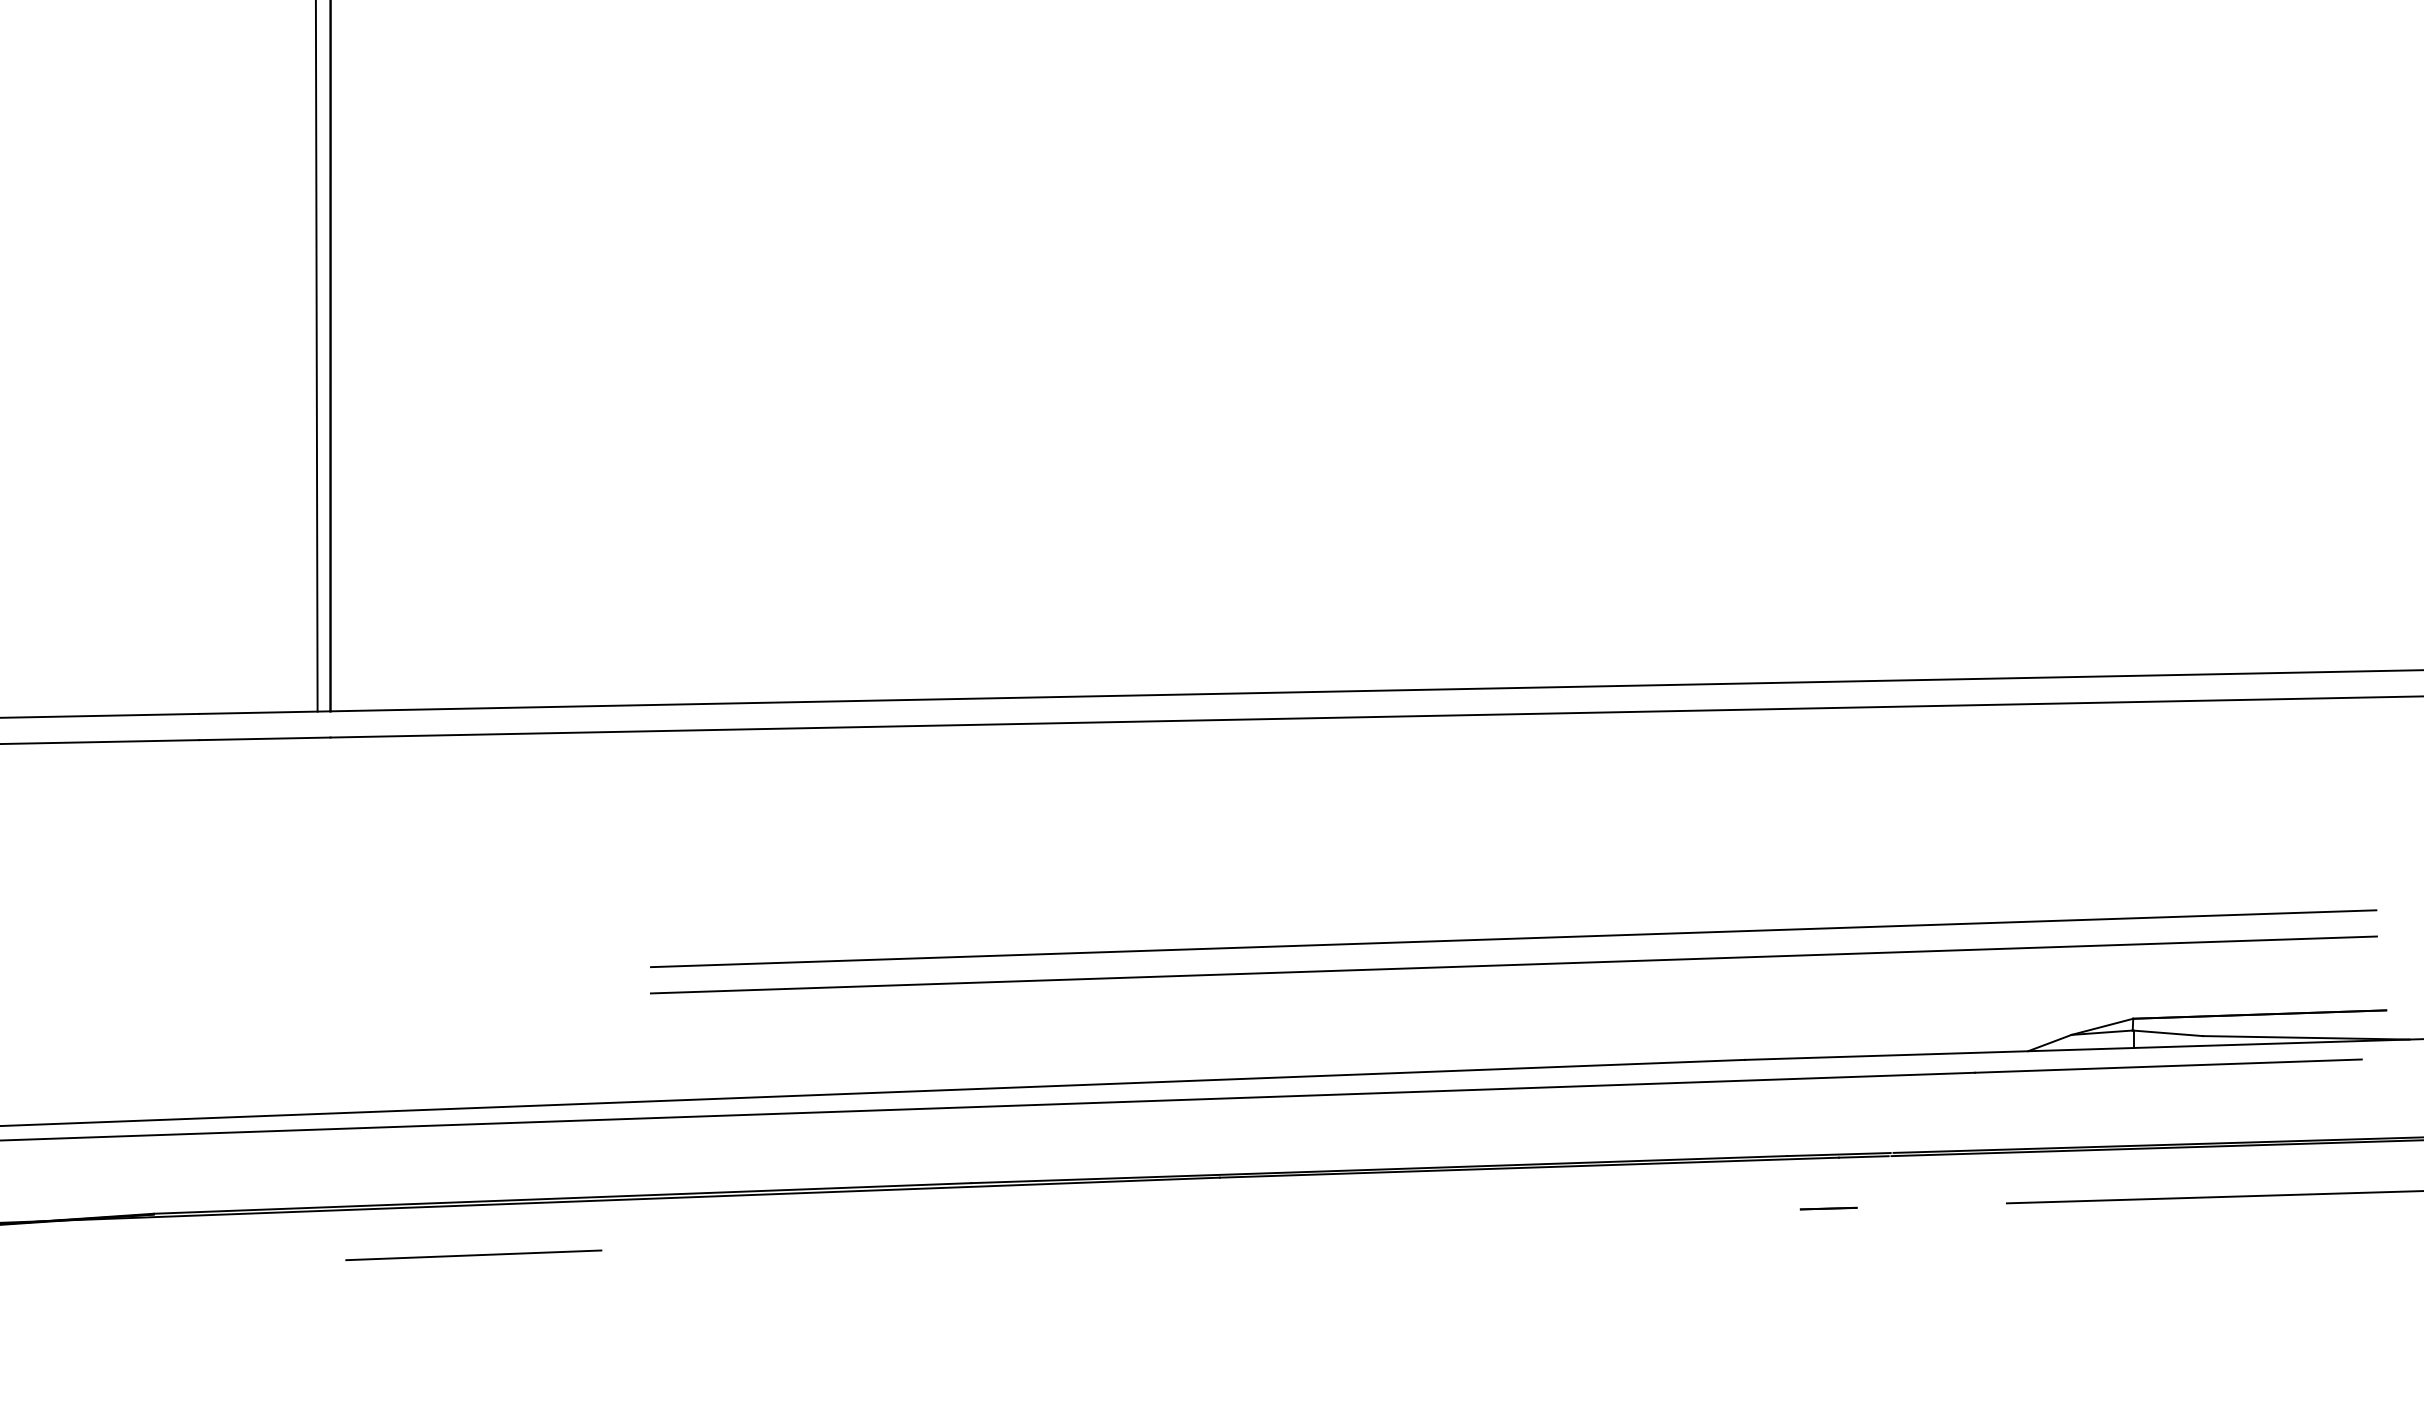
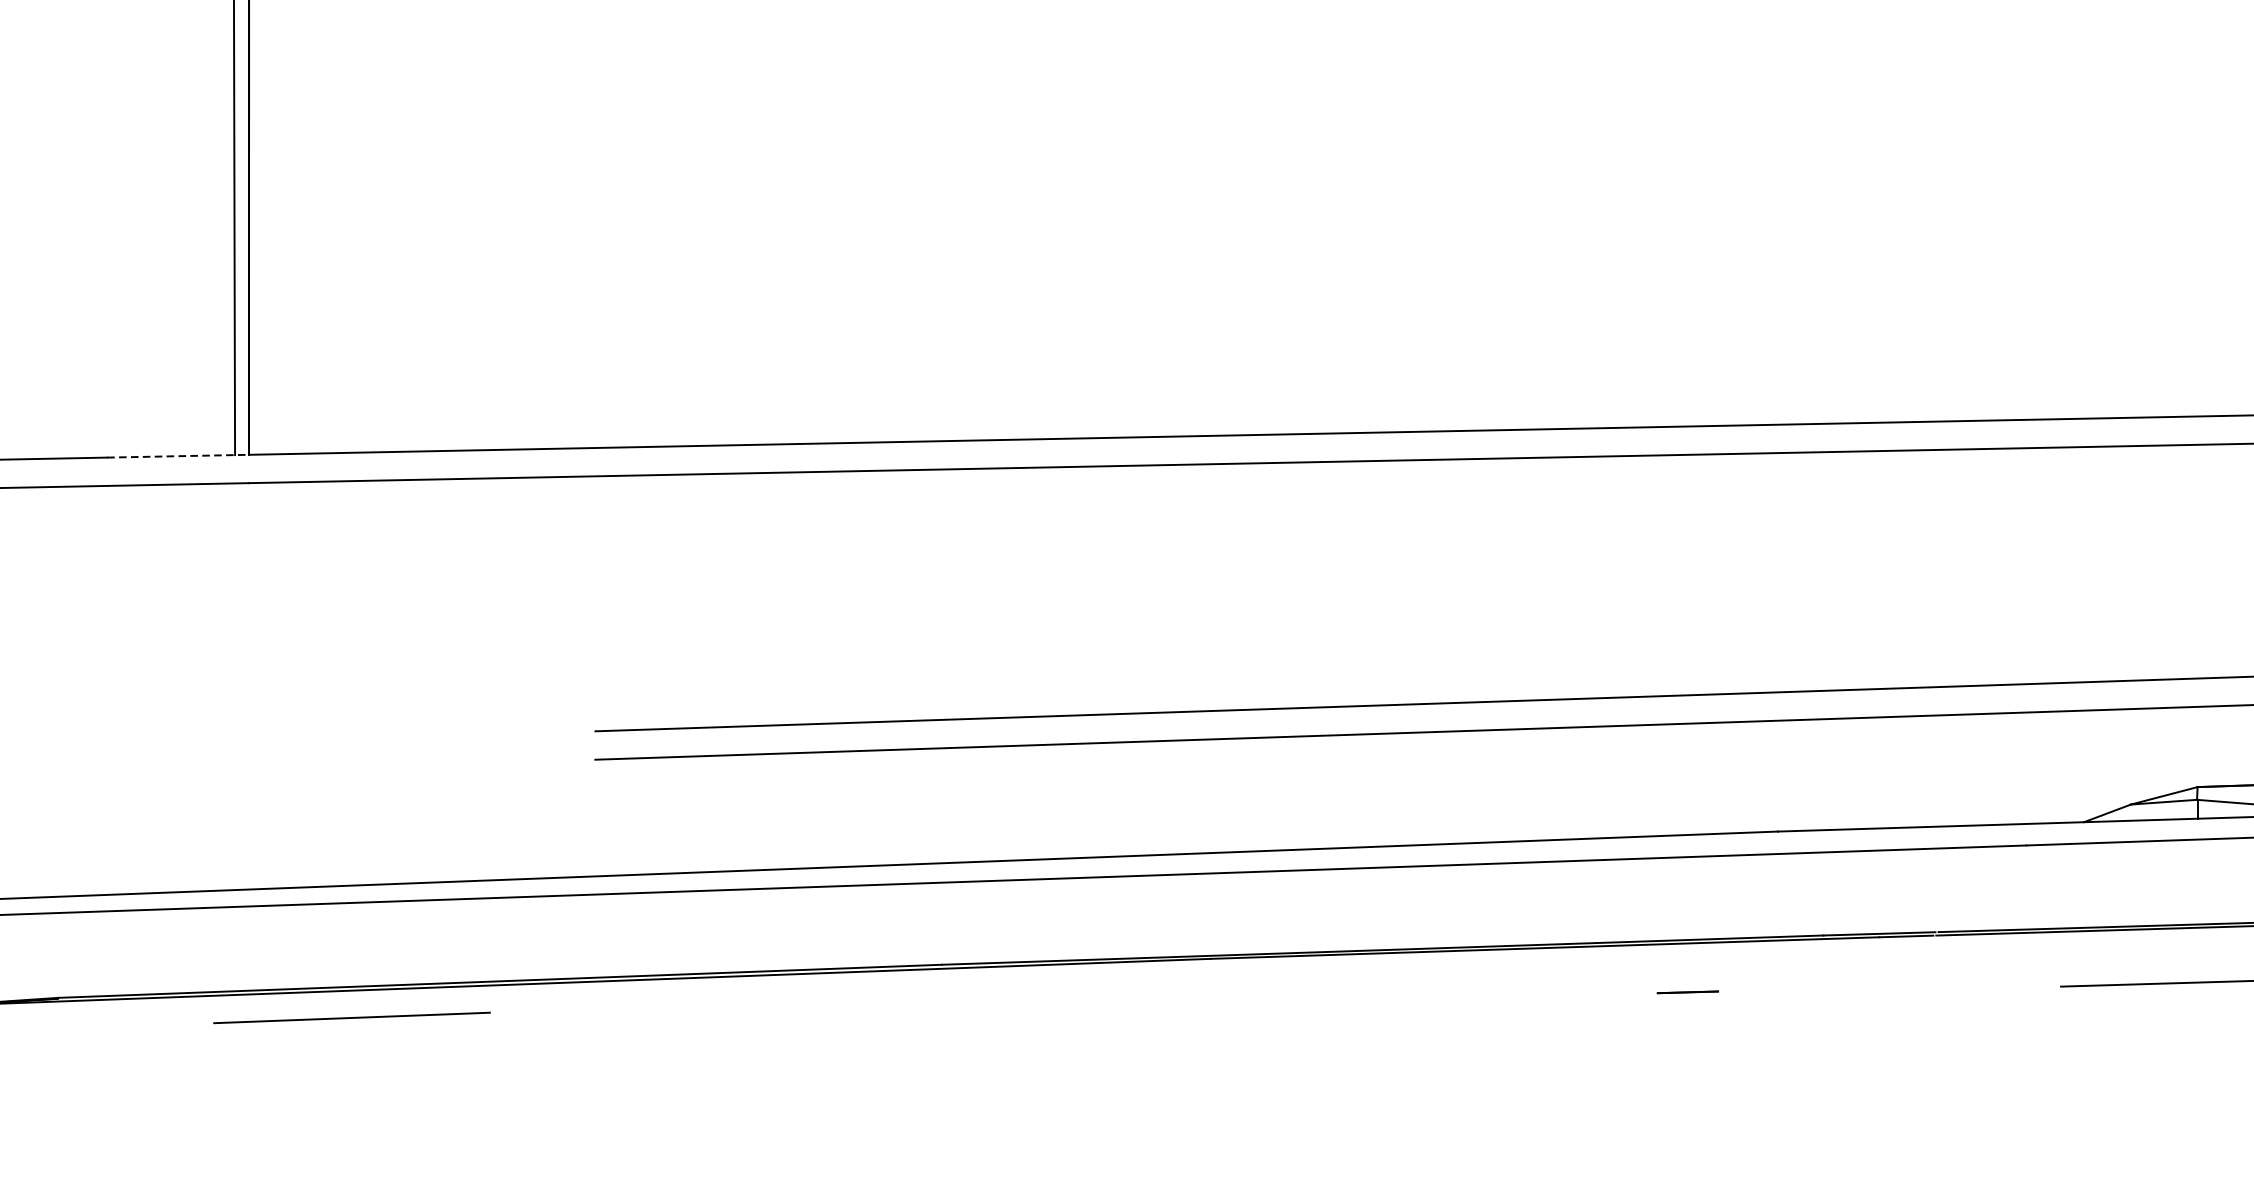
line: (264, 712) -> (177, 456), solid -> dashed
line: (1828, 1208) -> (1687, 992), moved
line: (473, 1255) -> (351, 1018), moved

